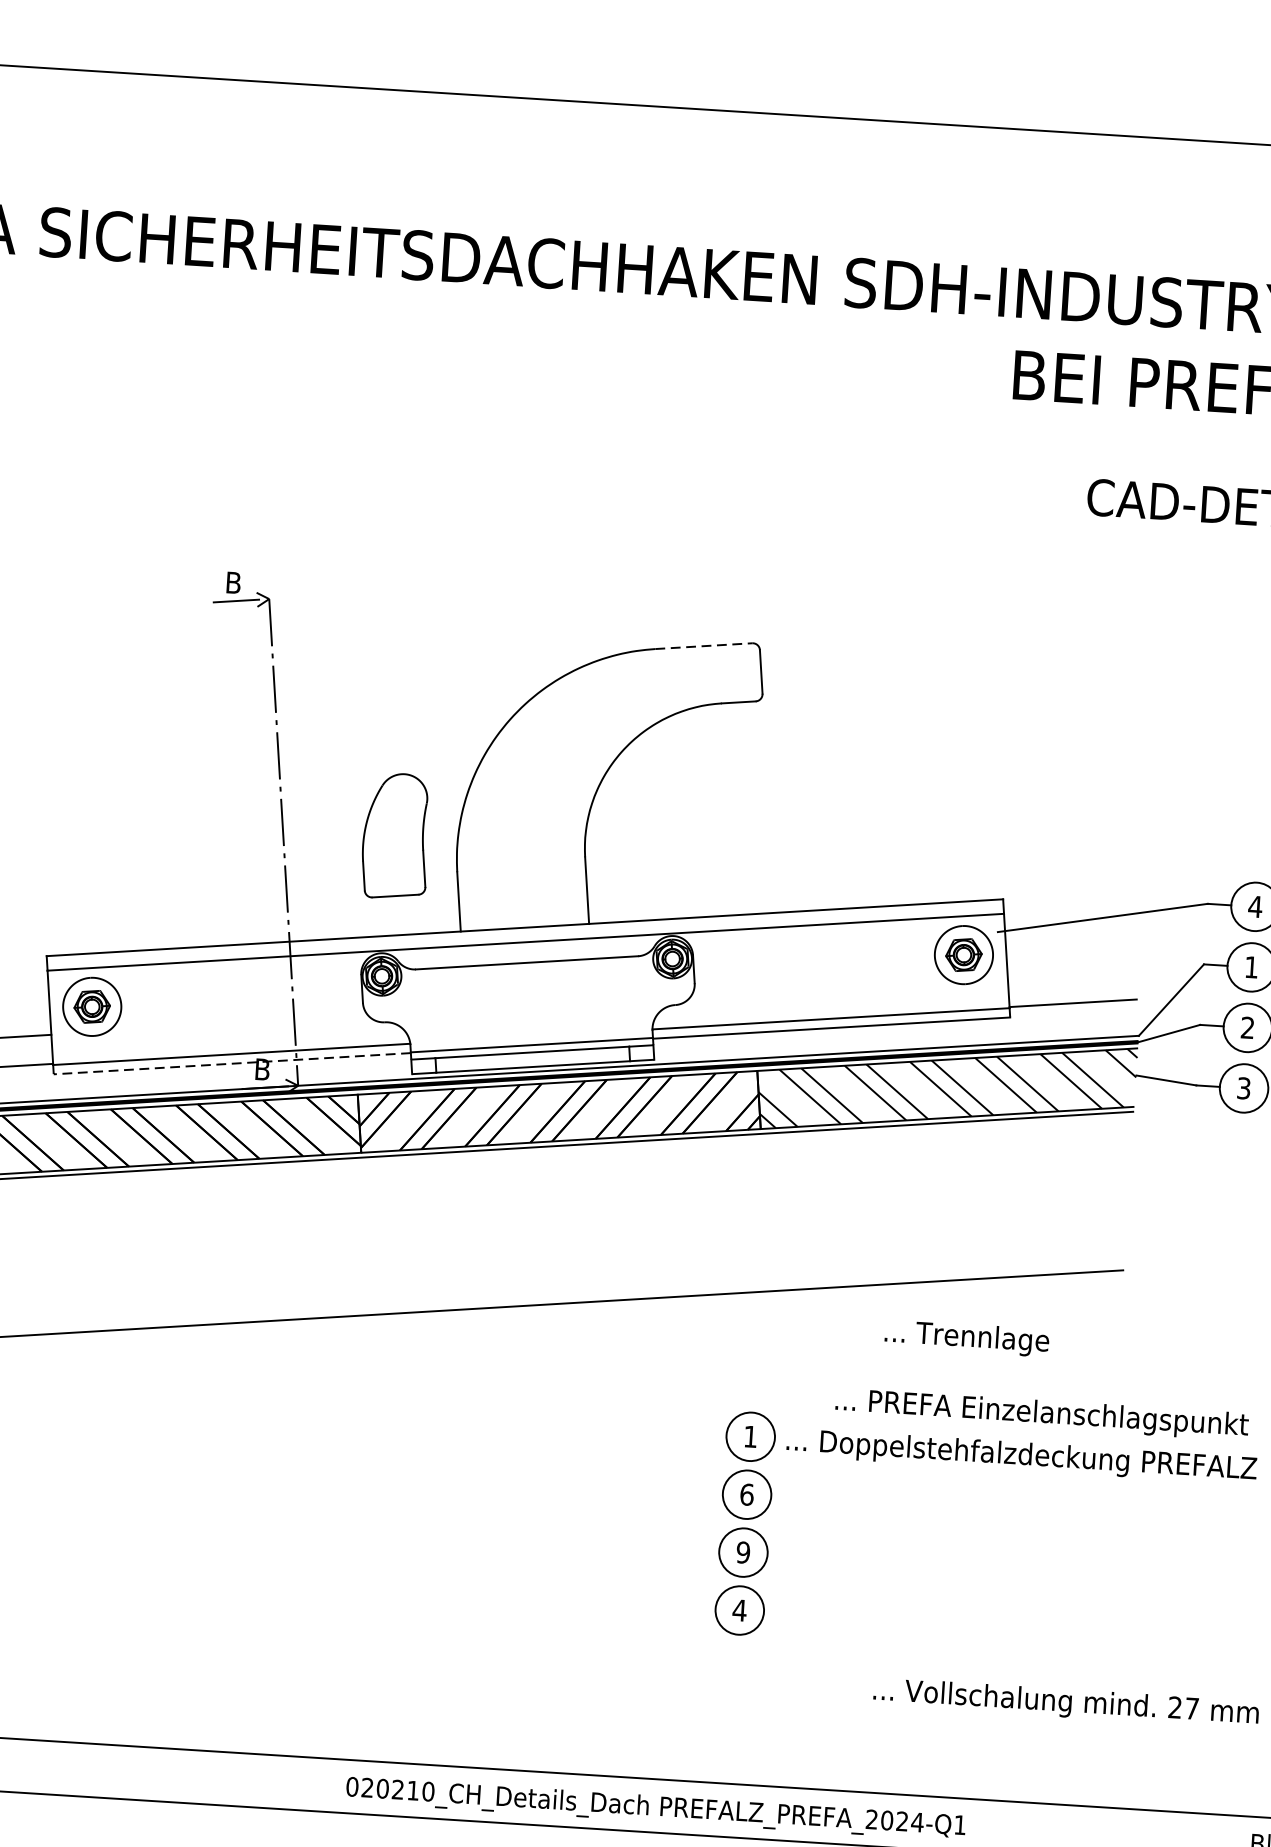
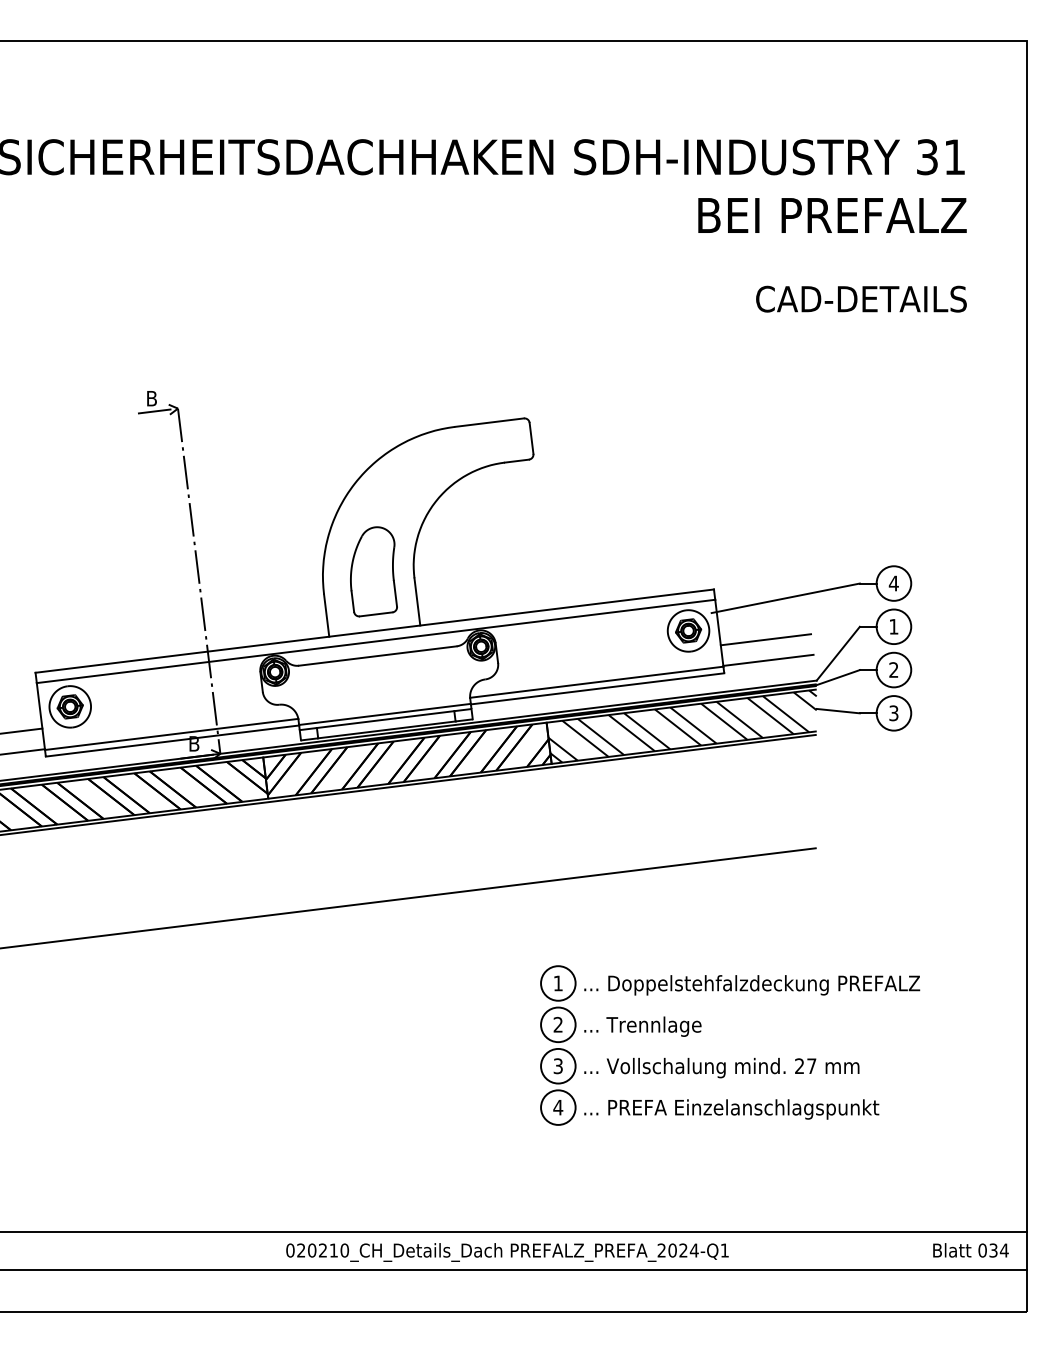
line: (703, 645) -> (489, 422), dashed -> solid
part: (395, 835) -> (373, 571), moved
line: (1070, 973) -> (765, 639), added
line: (232, 1064) -> (172, 741), dashed -> solid
text: (966, 1338) -> (642, 1026), moved
text: (1041, 1414) -> (731, 1109), moved
text: (747, 1494) -> (558, 1024), 6 -> 2
text: (742, 1551) -> (557, 1065), 9 -> 3
text: (1065, 1702) -> (721, 1067), moved

